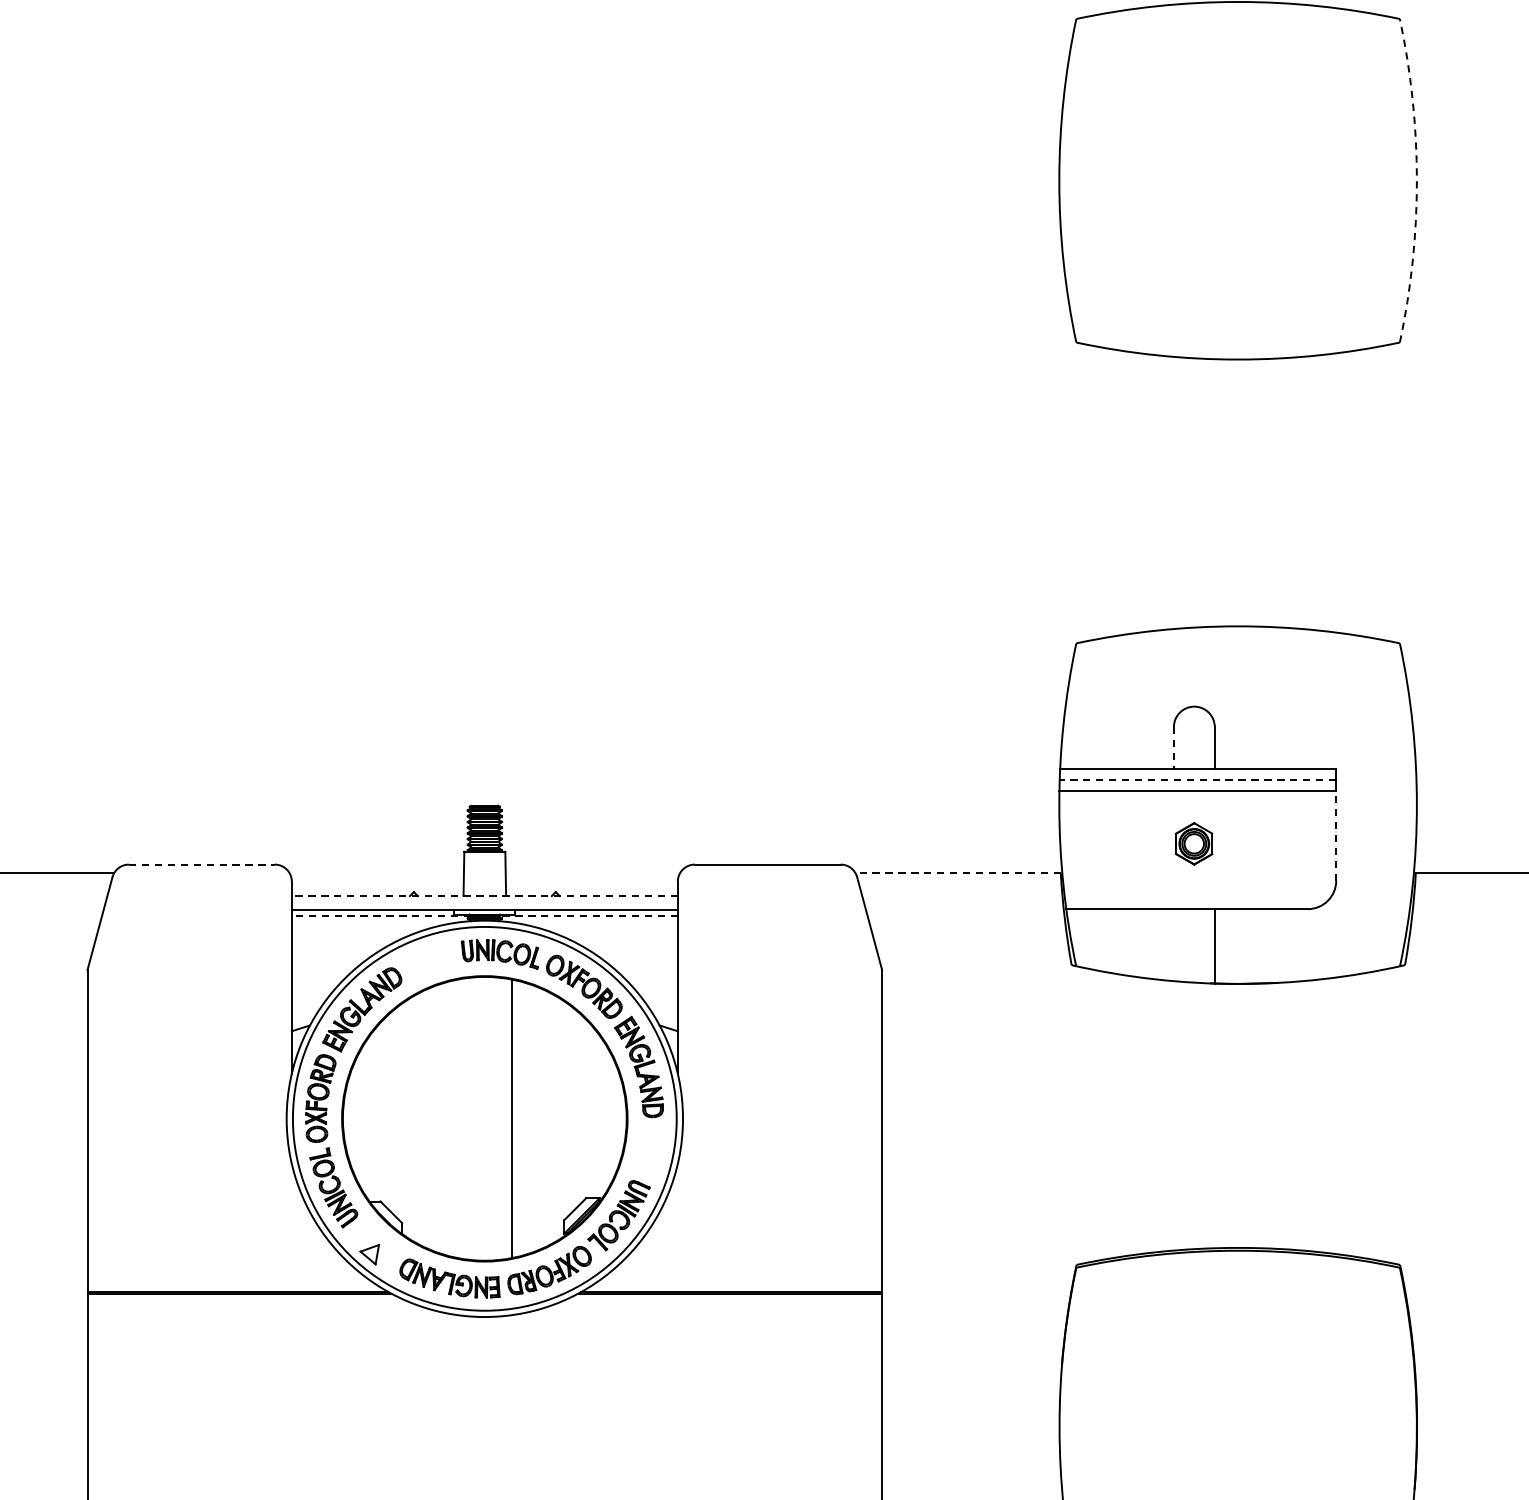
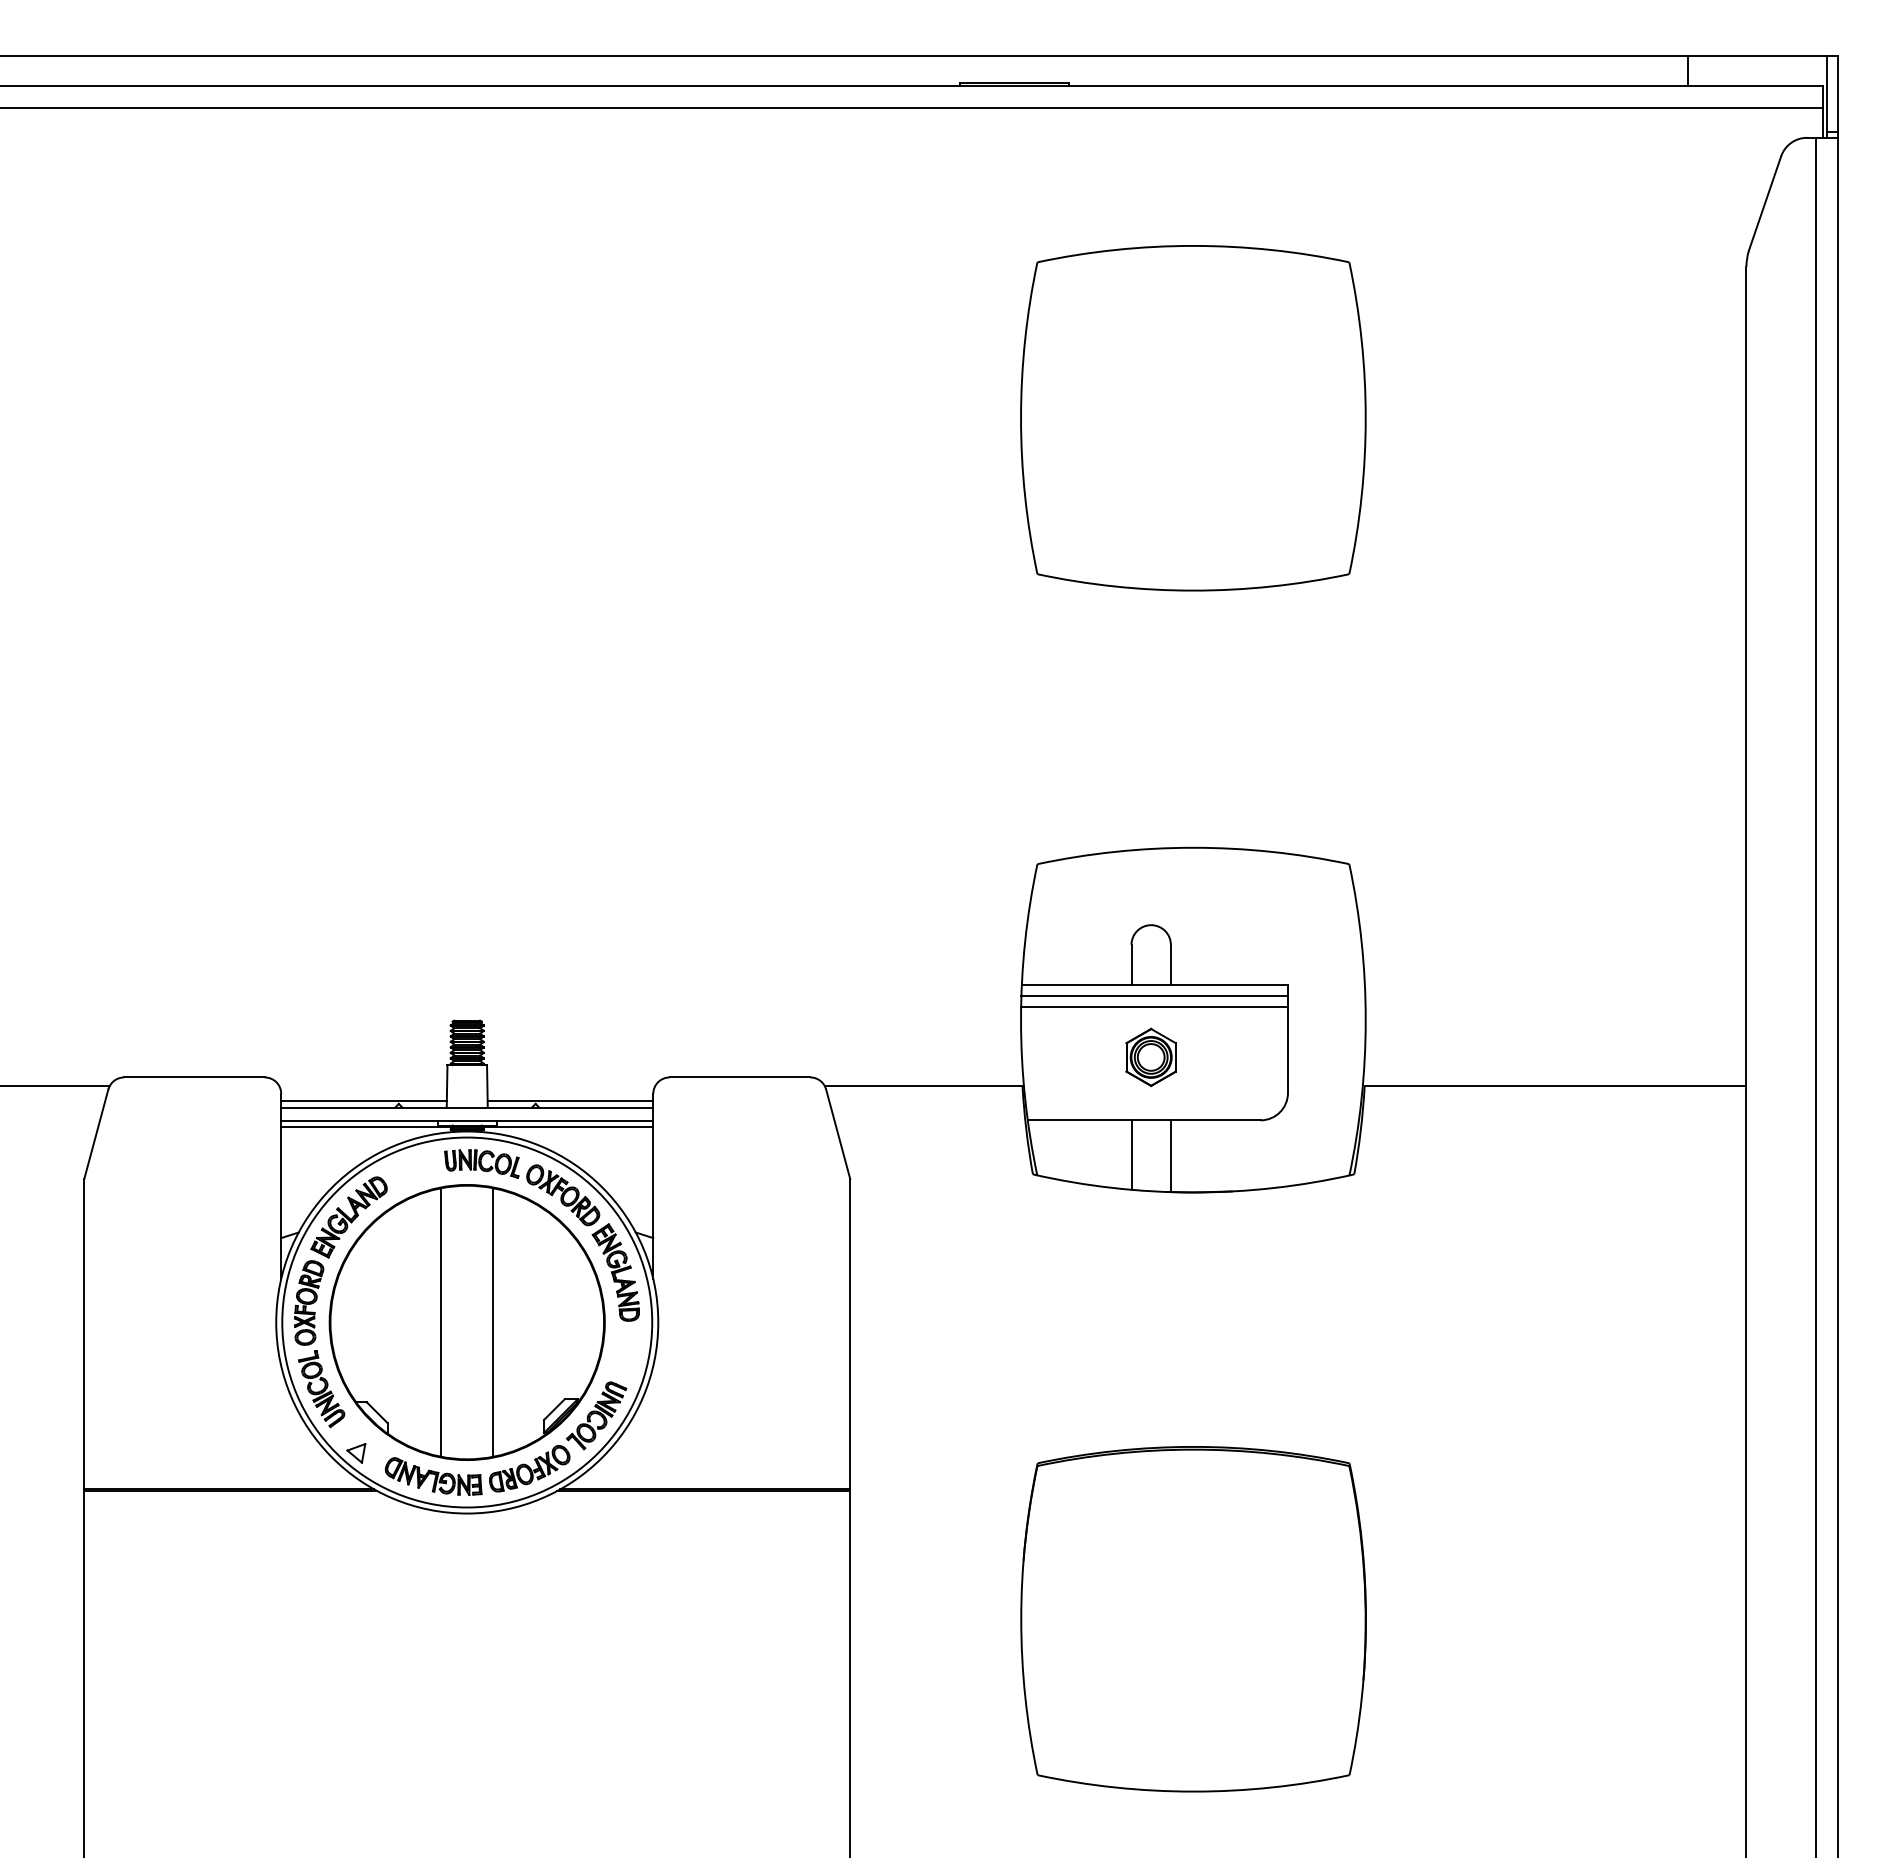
arc: (1416, 181) -> (1365, 418), dashed -> solid
line: (1173, 748) -> (1131, 965), dashed -> solid
line: (1197, 779) -> (1154, 995), dashed -> solid
line: (1335, 835) -> (1287, 1049), dashed -> solid
part: (1193, 843) -> (1150, 1057), size x1.43
line: (202, 864) -> (195, 1077), dashed -> solid
line: (958, 872) -> (923, 1085), dashed -> solid
line: (377, 888) -> (363, 1100), added
line: (591, 888) -> (570, 1100), added
line: (484, 895) -> (466, 1107), dashed -> solid
line: (381, 915) -> (367, 1126), dashed -> solid
line: (587, 915) -> (566, 1126), dashed -> solid
line: (1173, 944) -> (1131, 1154), added
line: (458, 1118) -> (441, 1322), added

